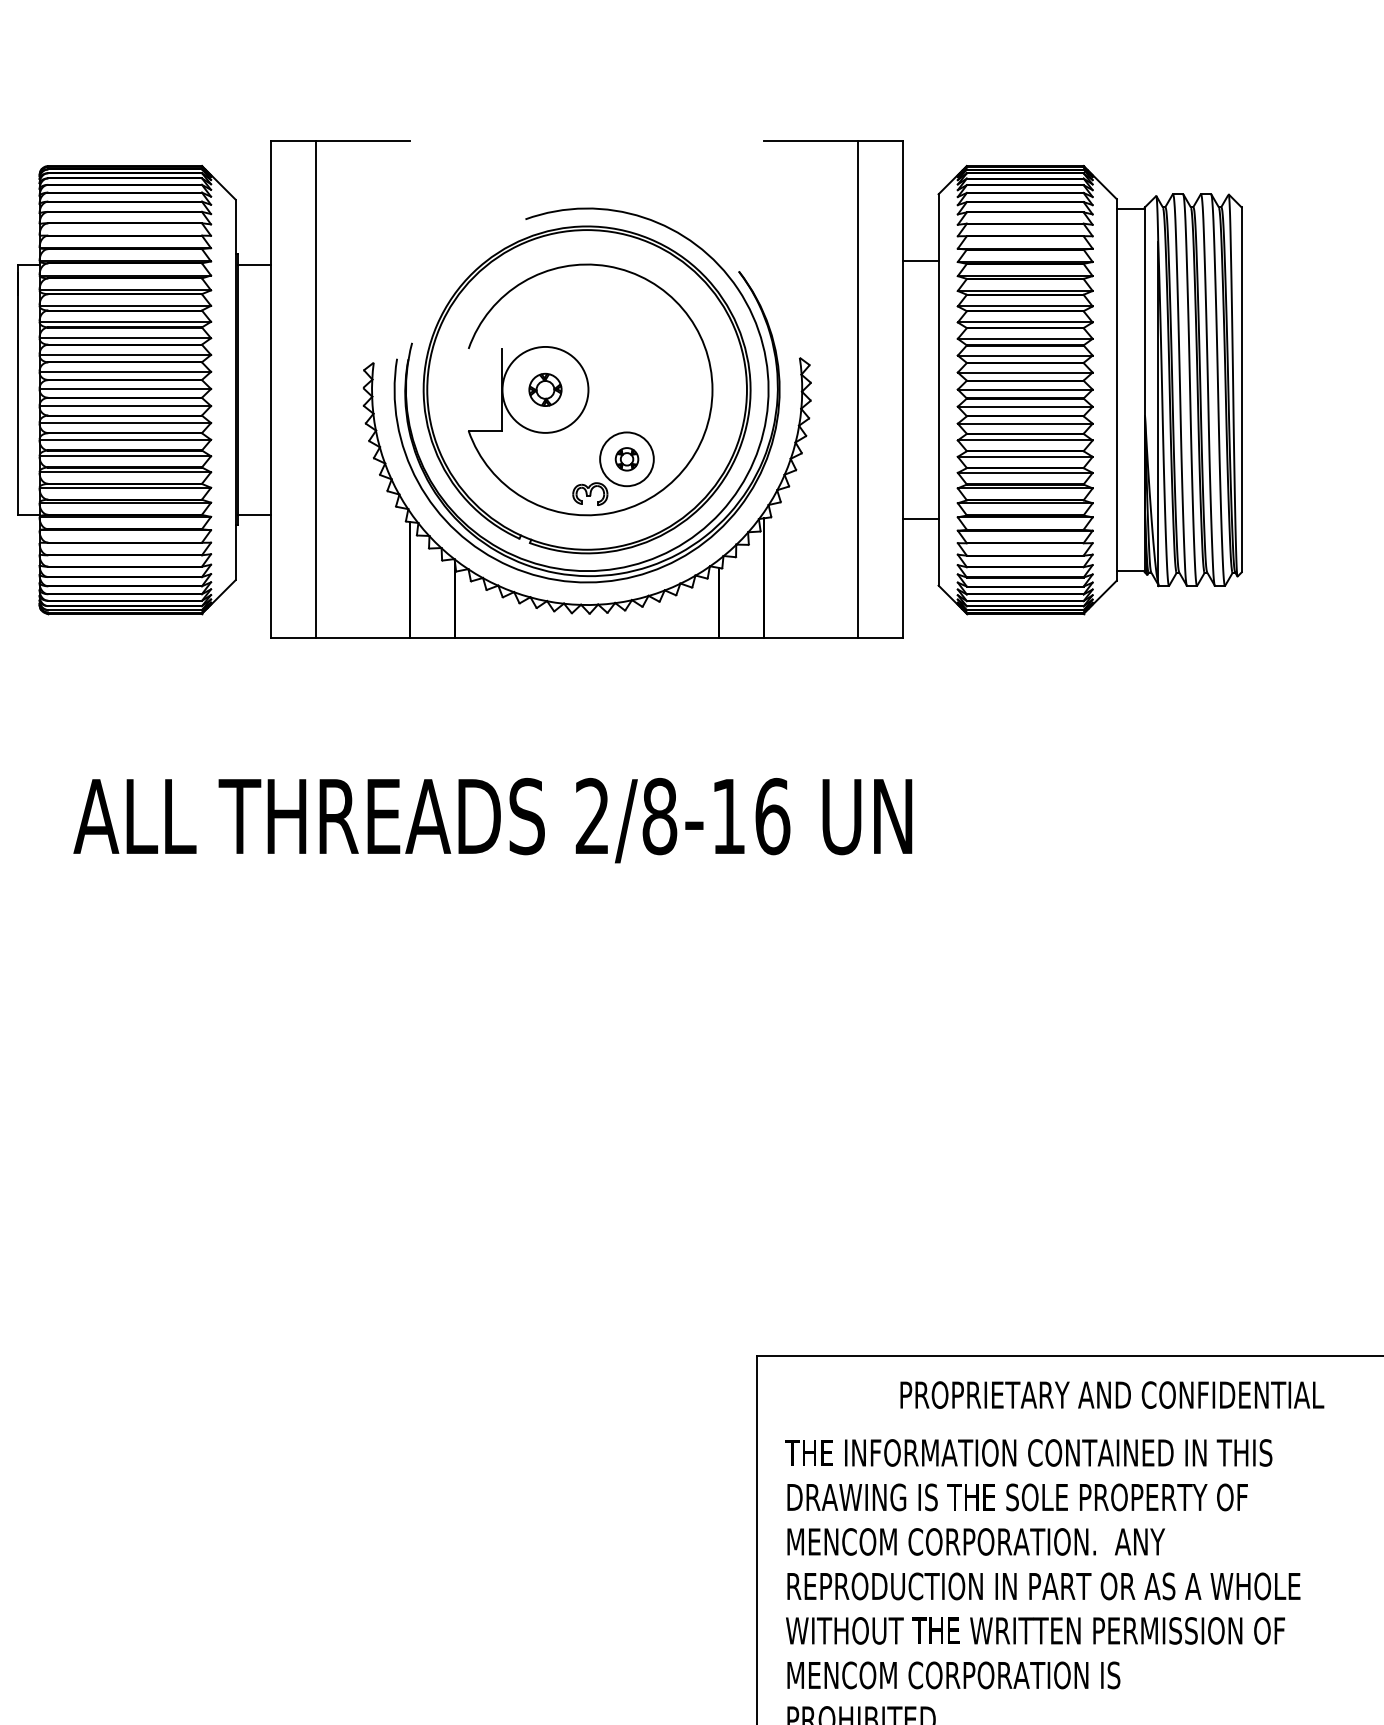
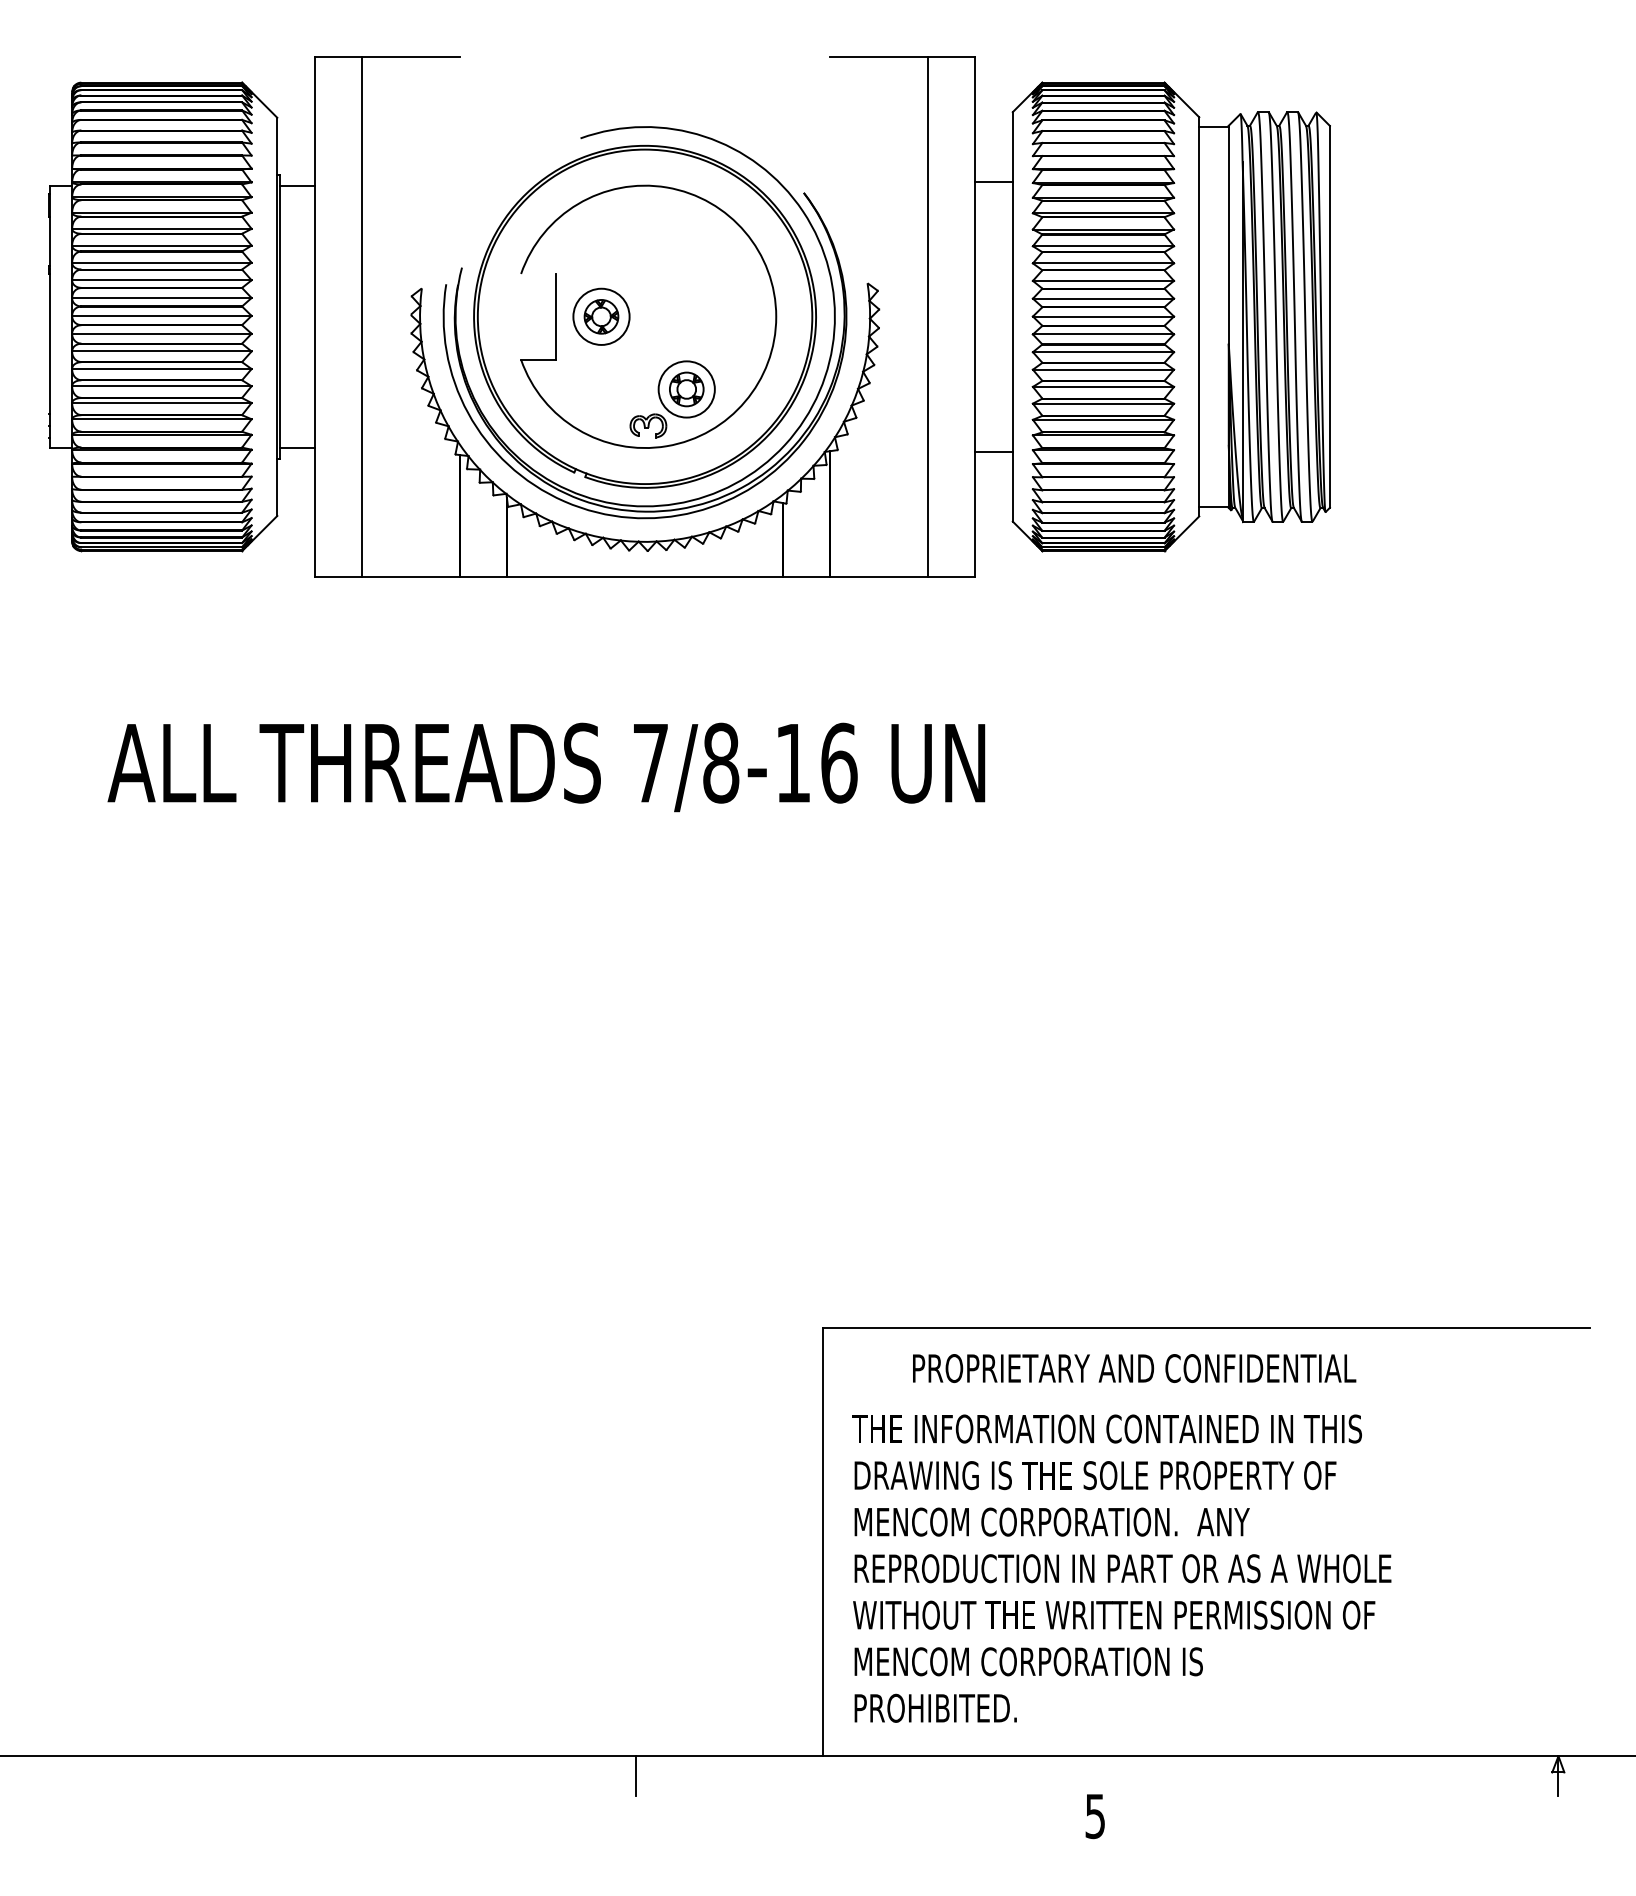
circle: (545, 389) -> (601, 316), size x0.62
part: (626, 459) -> (686, 389), size x1.43
text: (592, 815) -> (650, 762), 2/8-16 -> 7/8-16
text: (1112, 1395) -> (1134, 1368), moved

